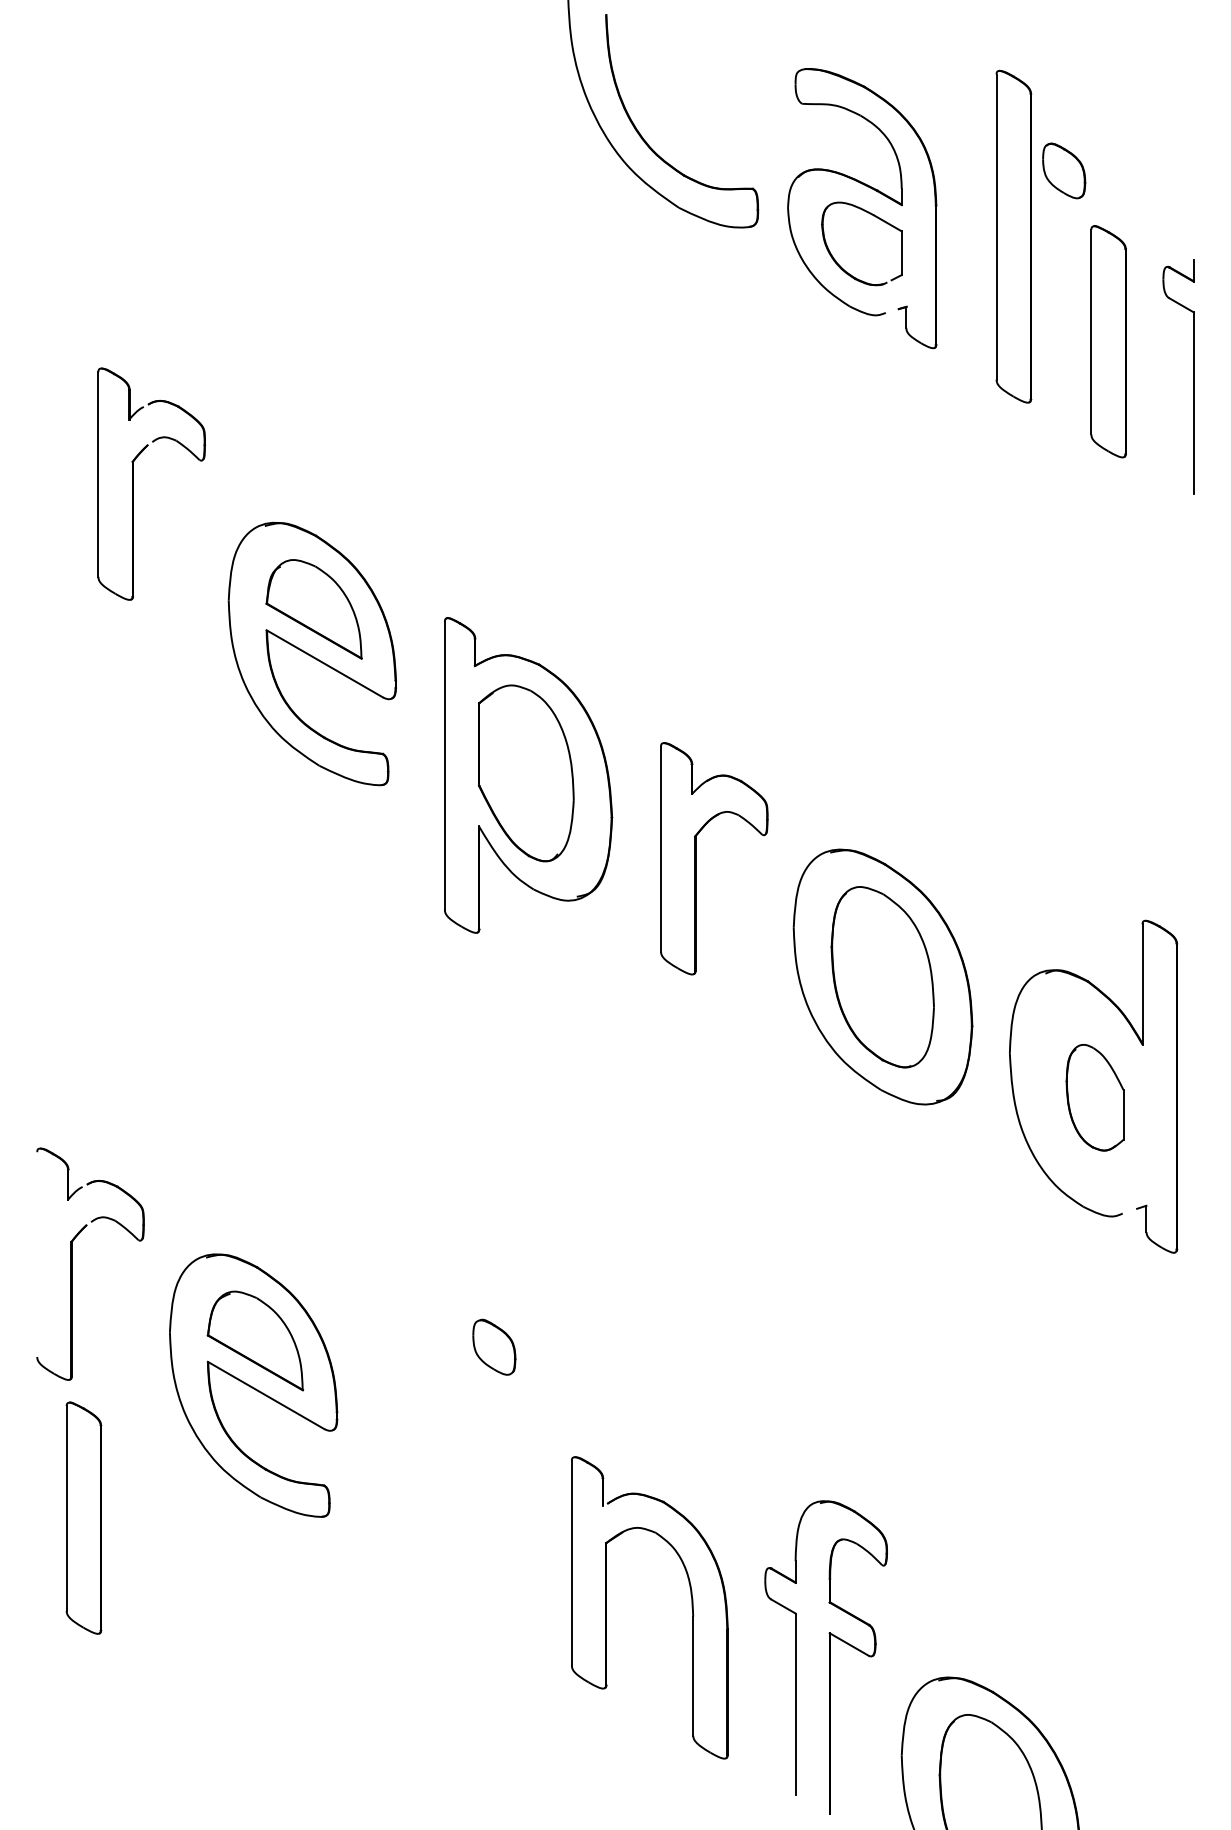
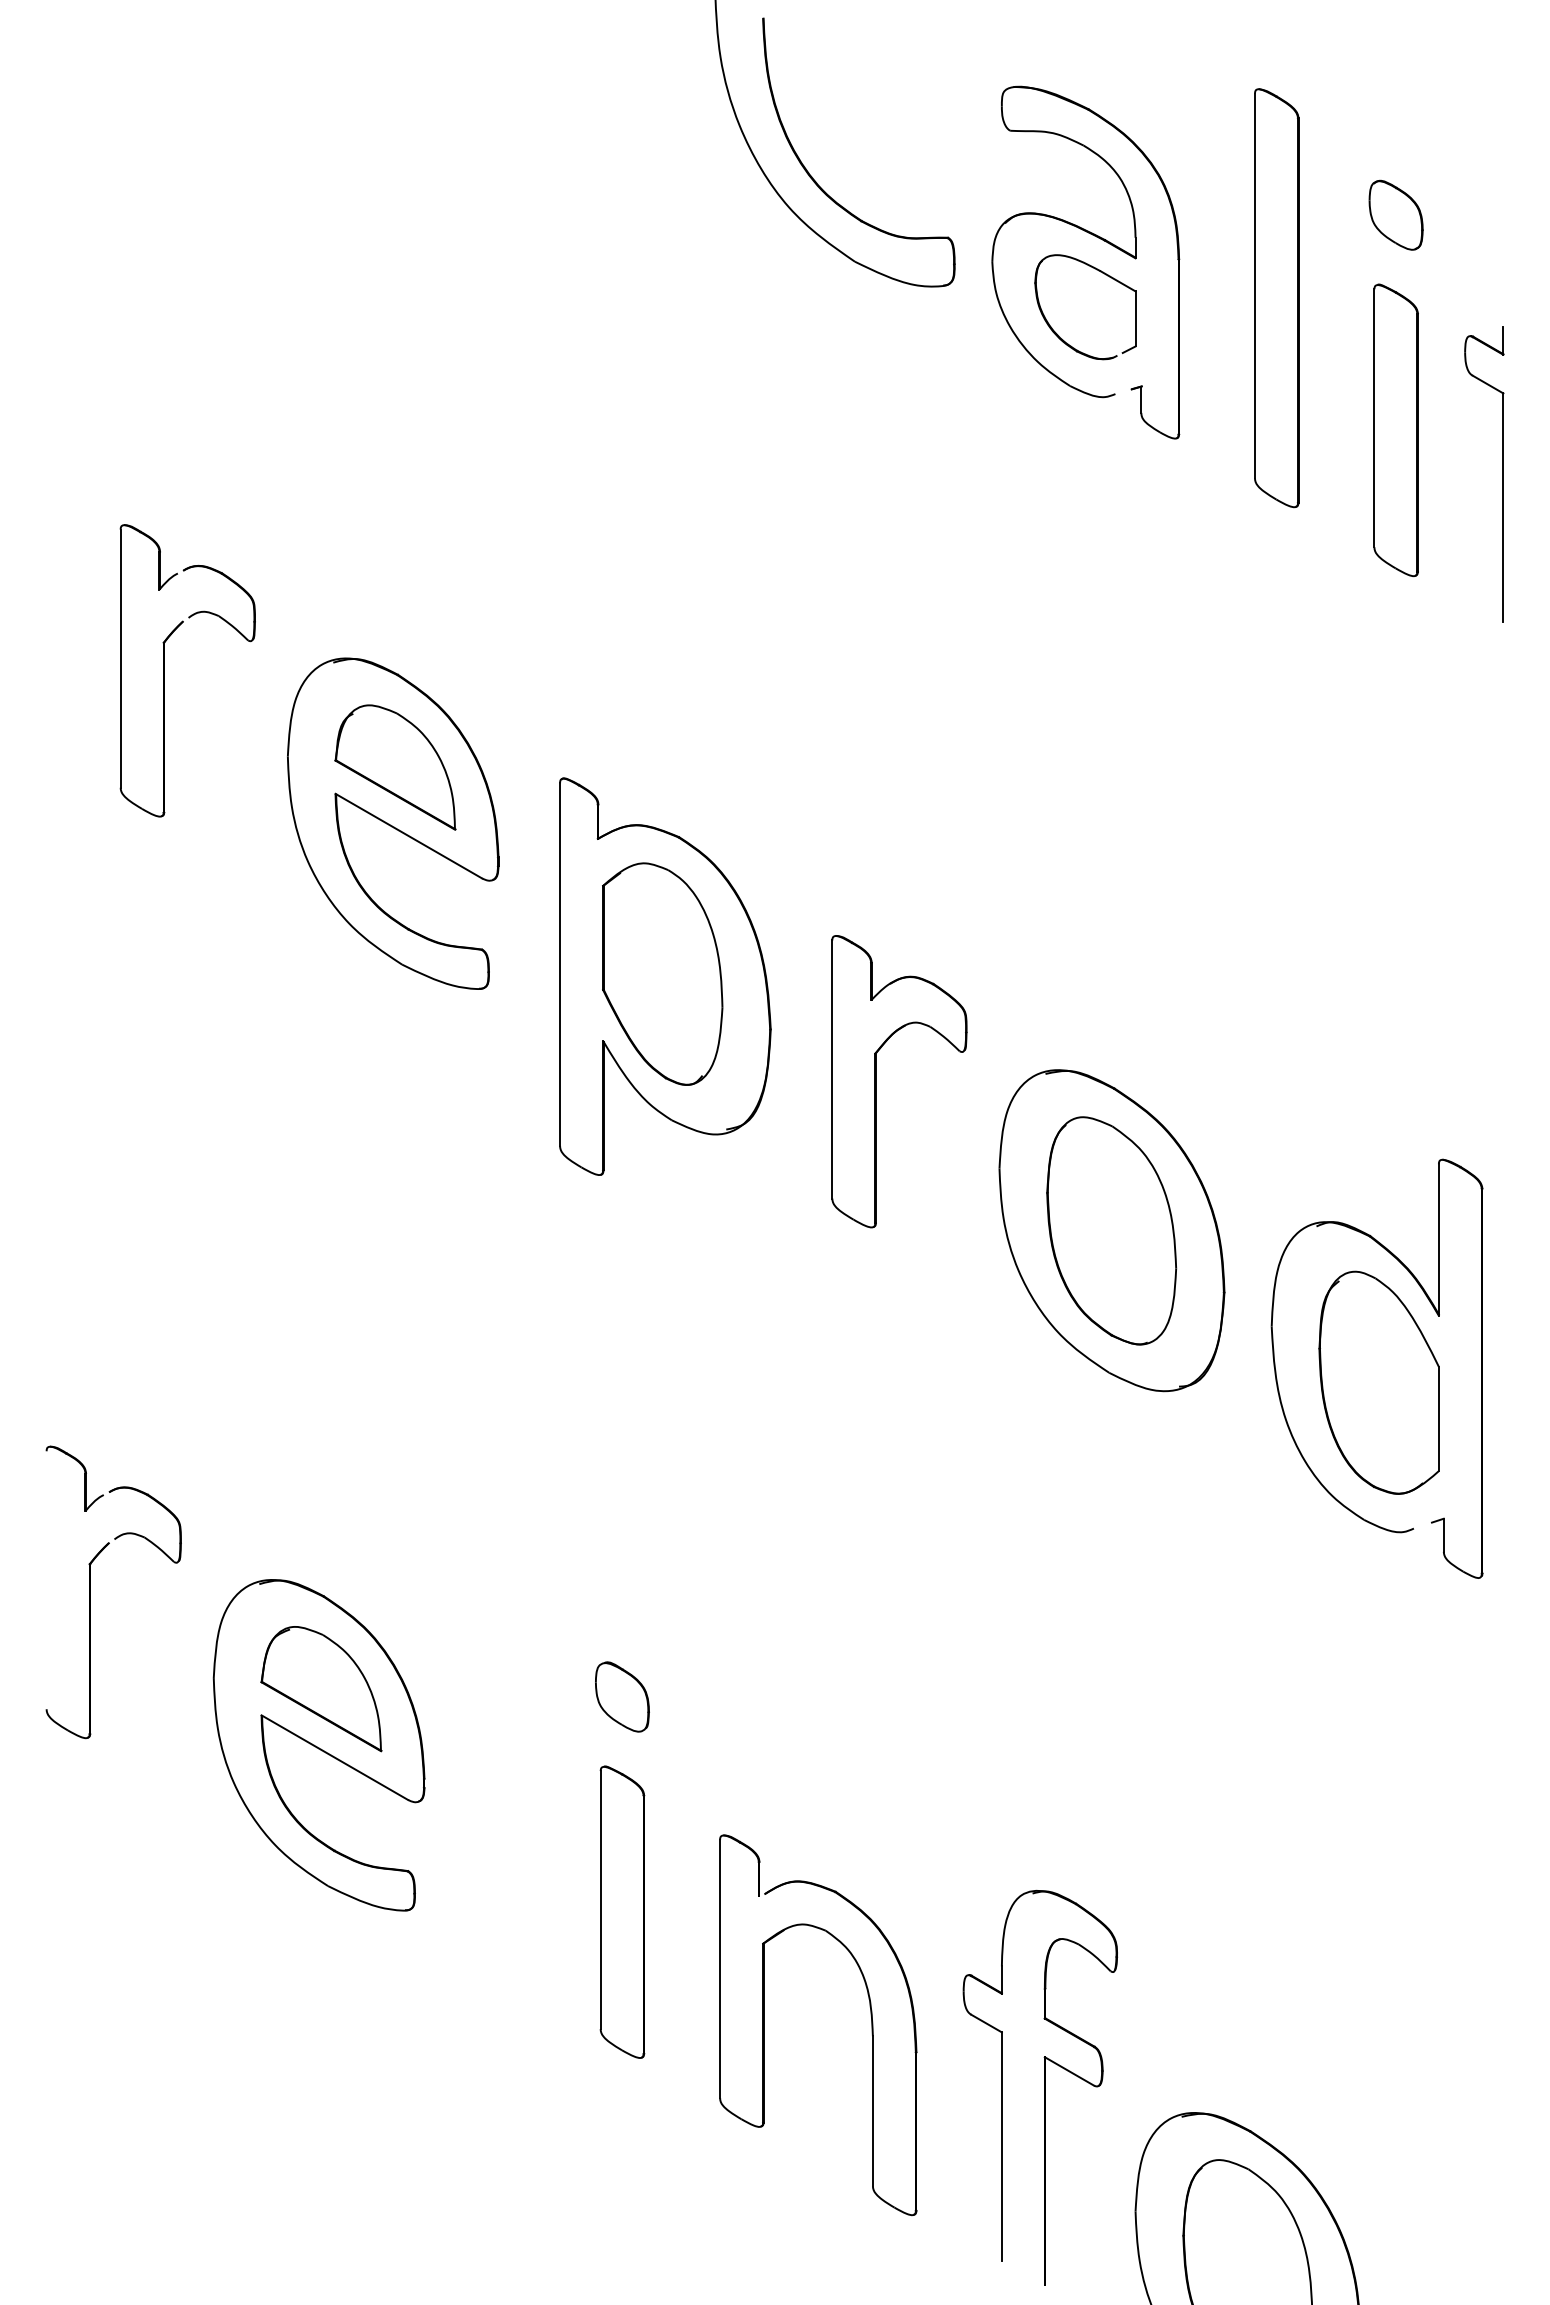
part: (1063, 170) -> (1395, 214), moved
part: (133, 483) -> (164, 670), moved
part: (1094, 1097) -> (1378, 1382), size x1.67
part: (83, 1517) -> (622, 1911), moved

